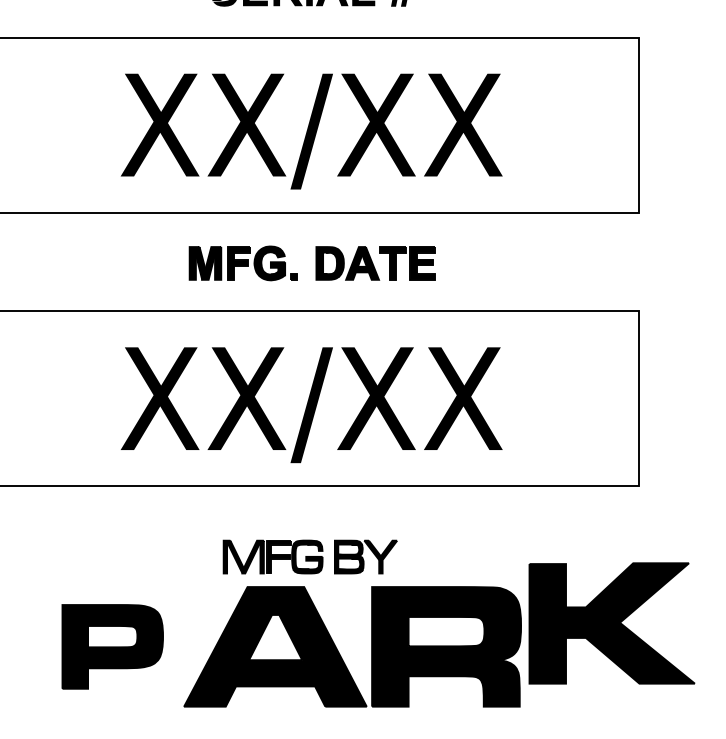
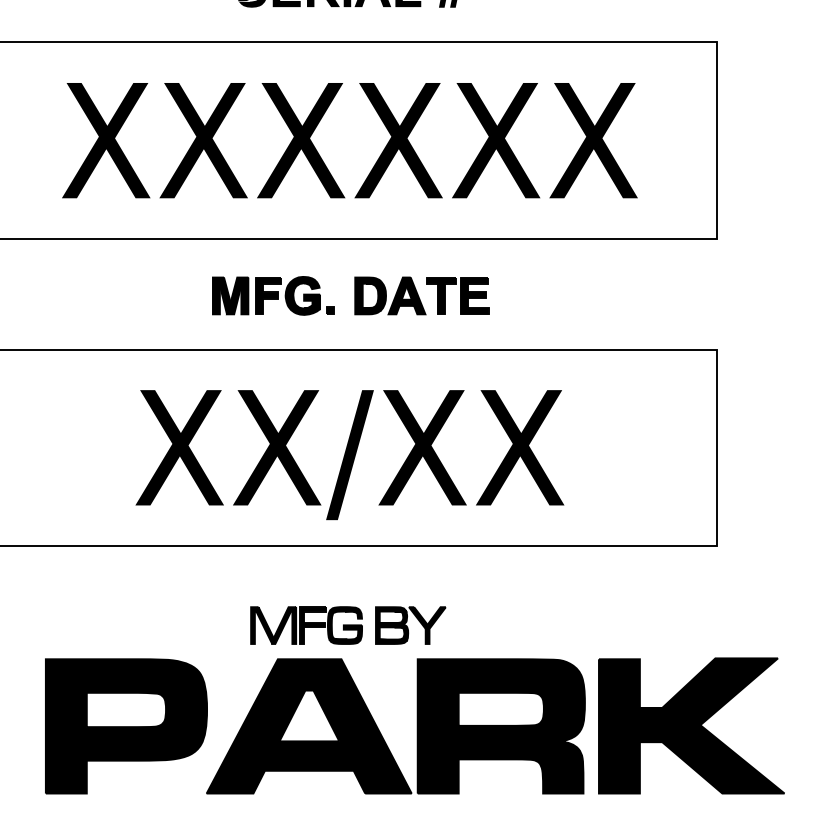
text: (311, 131) -> (349, 147), XX/XX -> XXXXXX
part: (611, 623) -> (690, 725), moved
part: (112, 646) -> (126, 725), size x1.43

